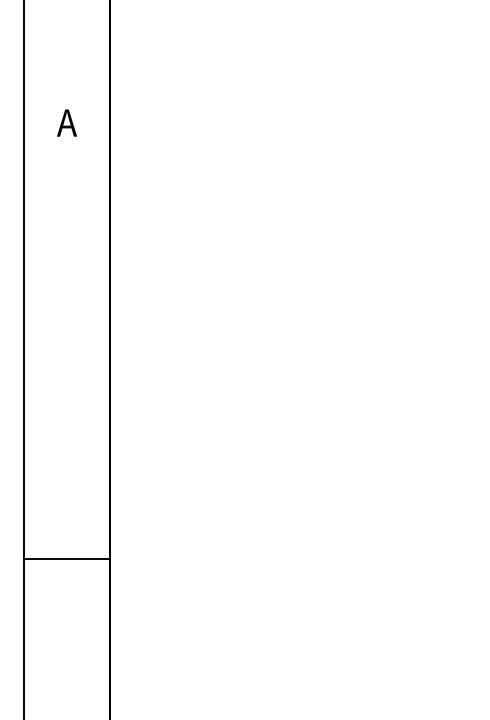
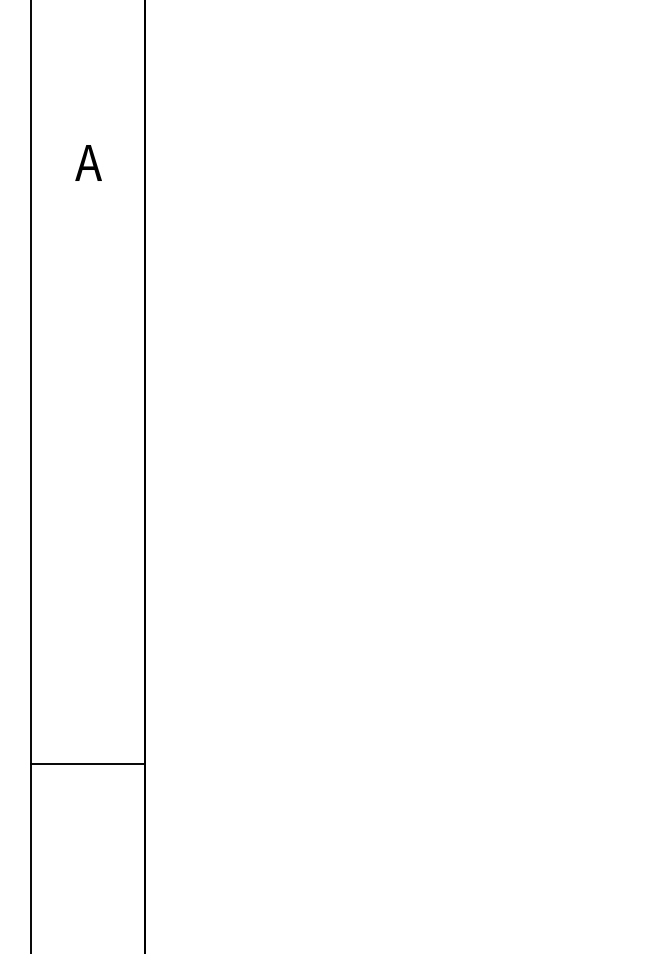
line: (66, 559) -> (87, 763), moved

